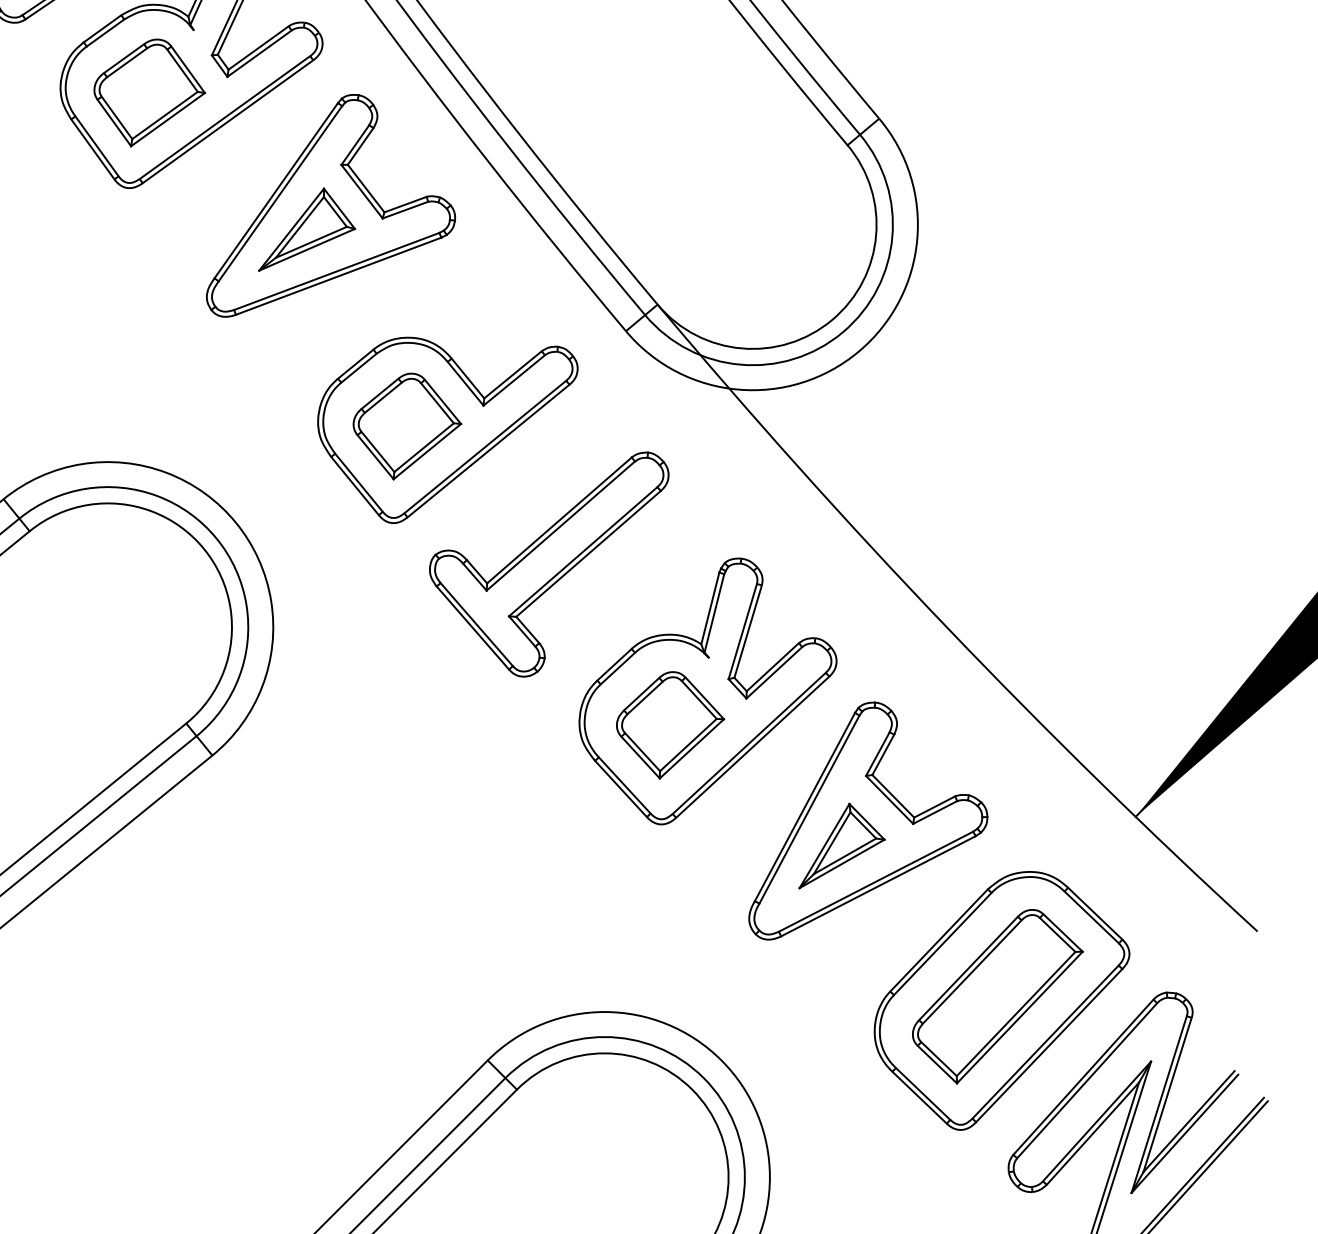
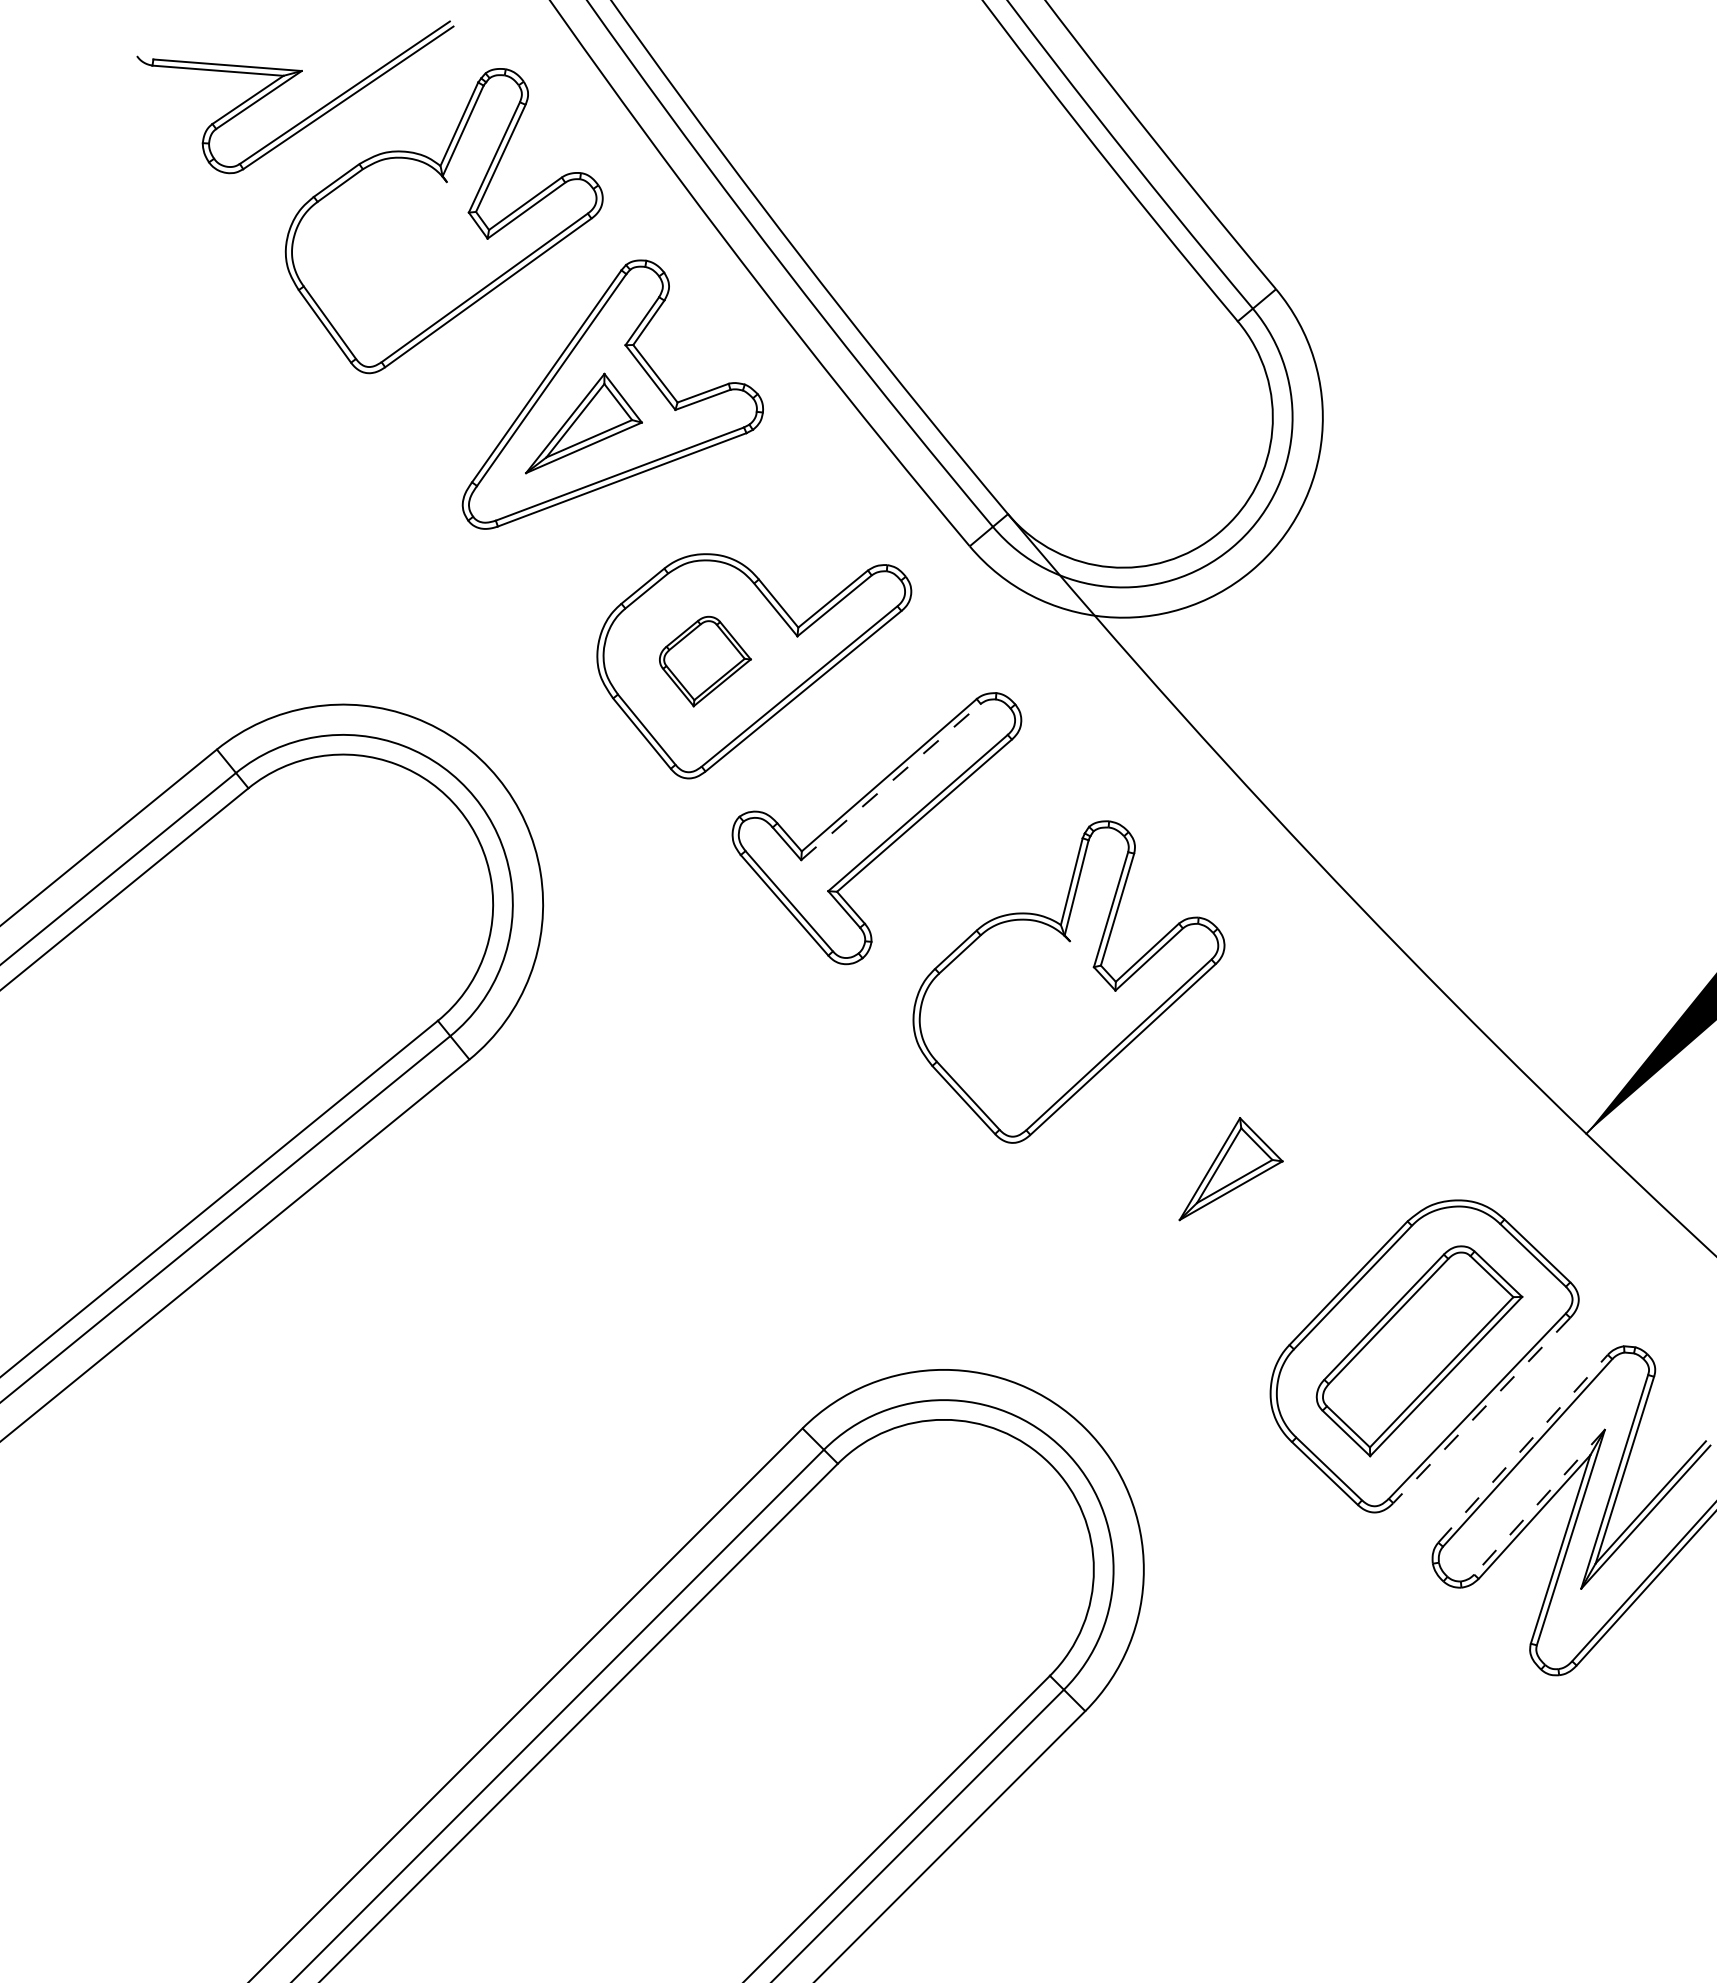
part: (149, 92) -> (393, 257), removed
part: (407, 426) -> (705, 661), size x0.7
line: (560, 526) -> (890, 782), solid -> dashed
part: (670, 724) -> (1023, 1022), removed
part: (867, 820) -> (1262, 1138), removed
line: (1049, 1045) -> (1481, 1410), solid -> dashed
line: (1083, 1077) -> (1523, 1448), solid -> dashed
line: (1096, 1121) -> (1539, 1502), solid -> dashed

